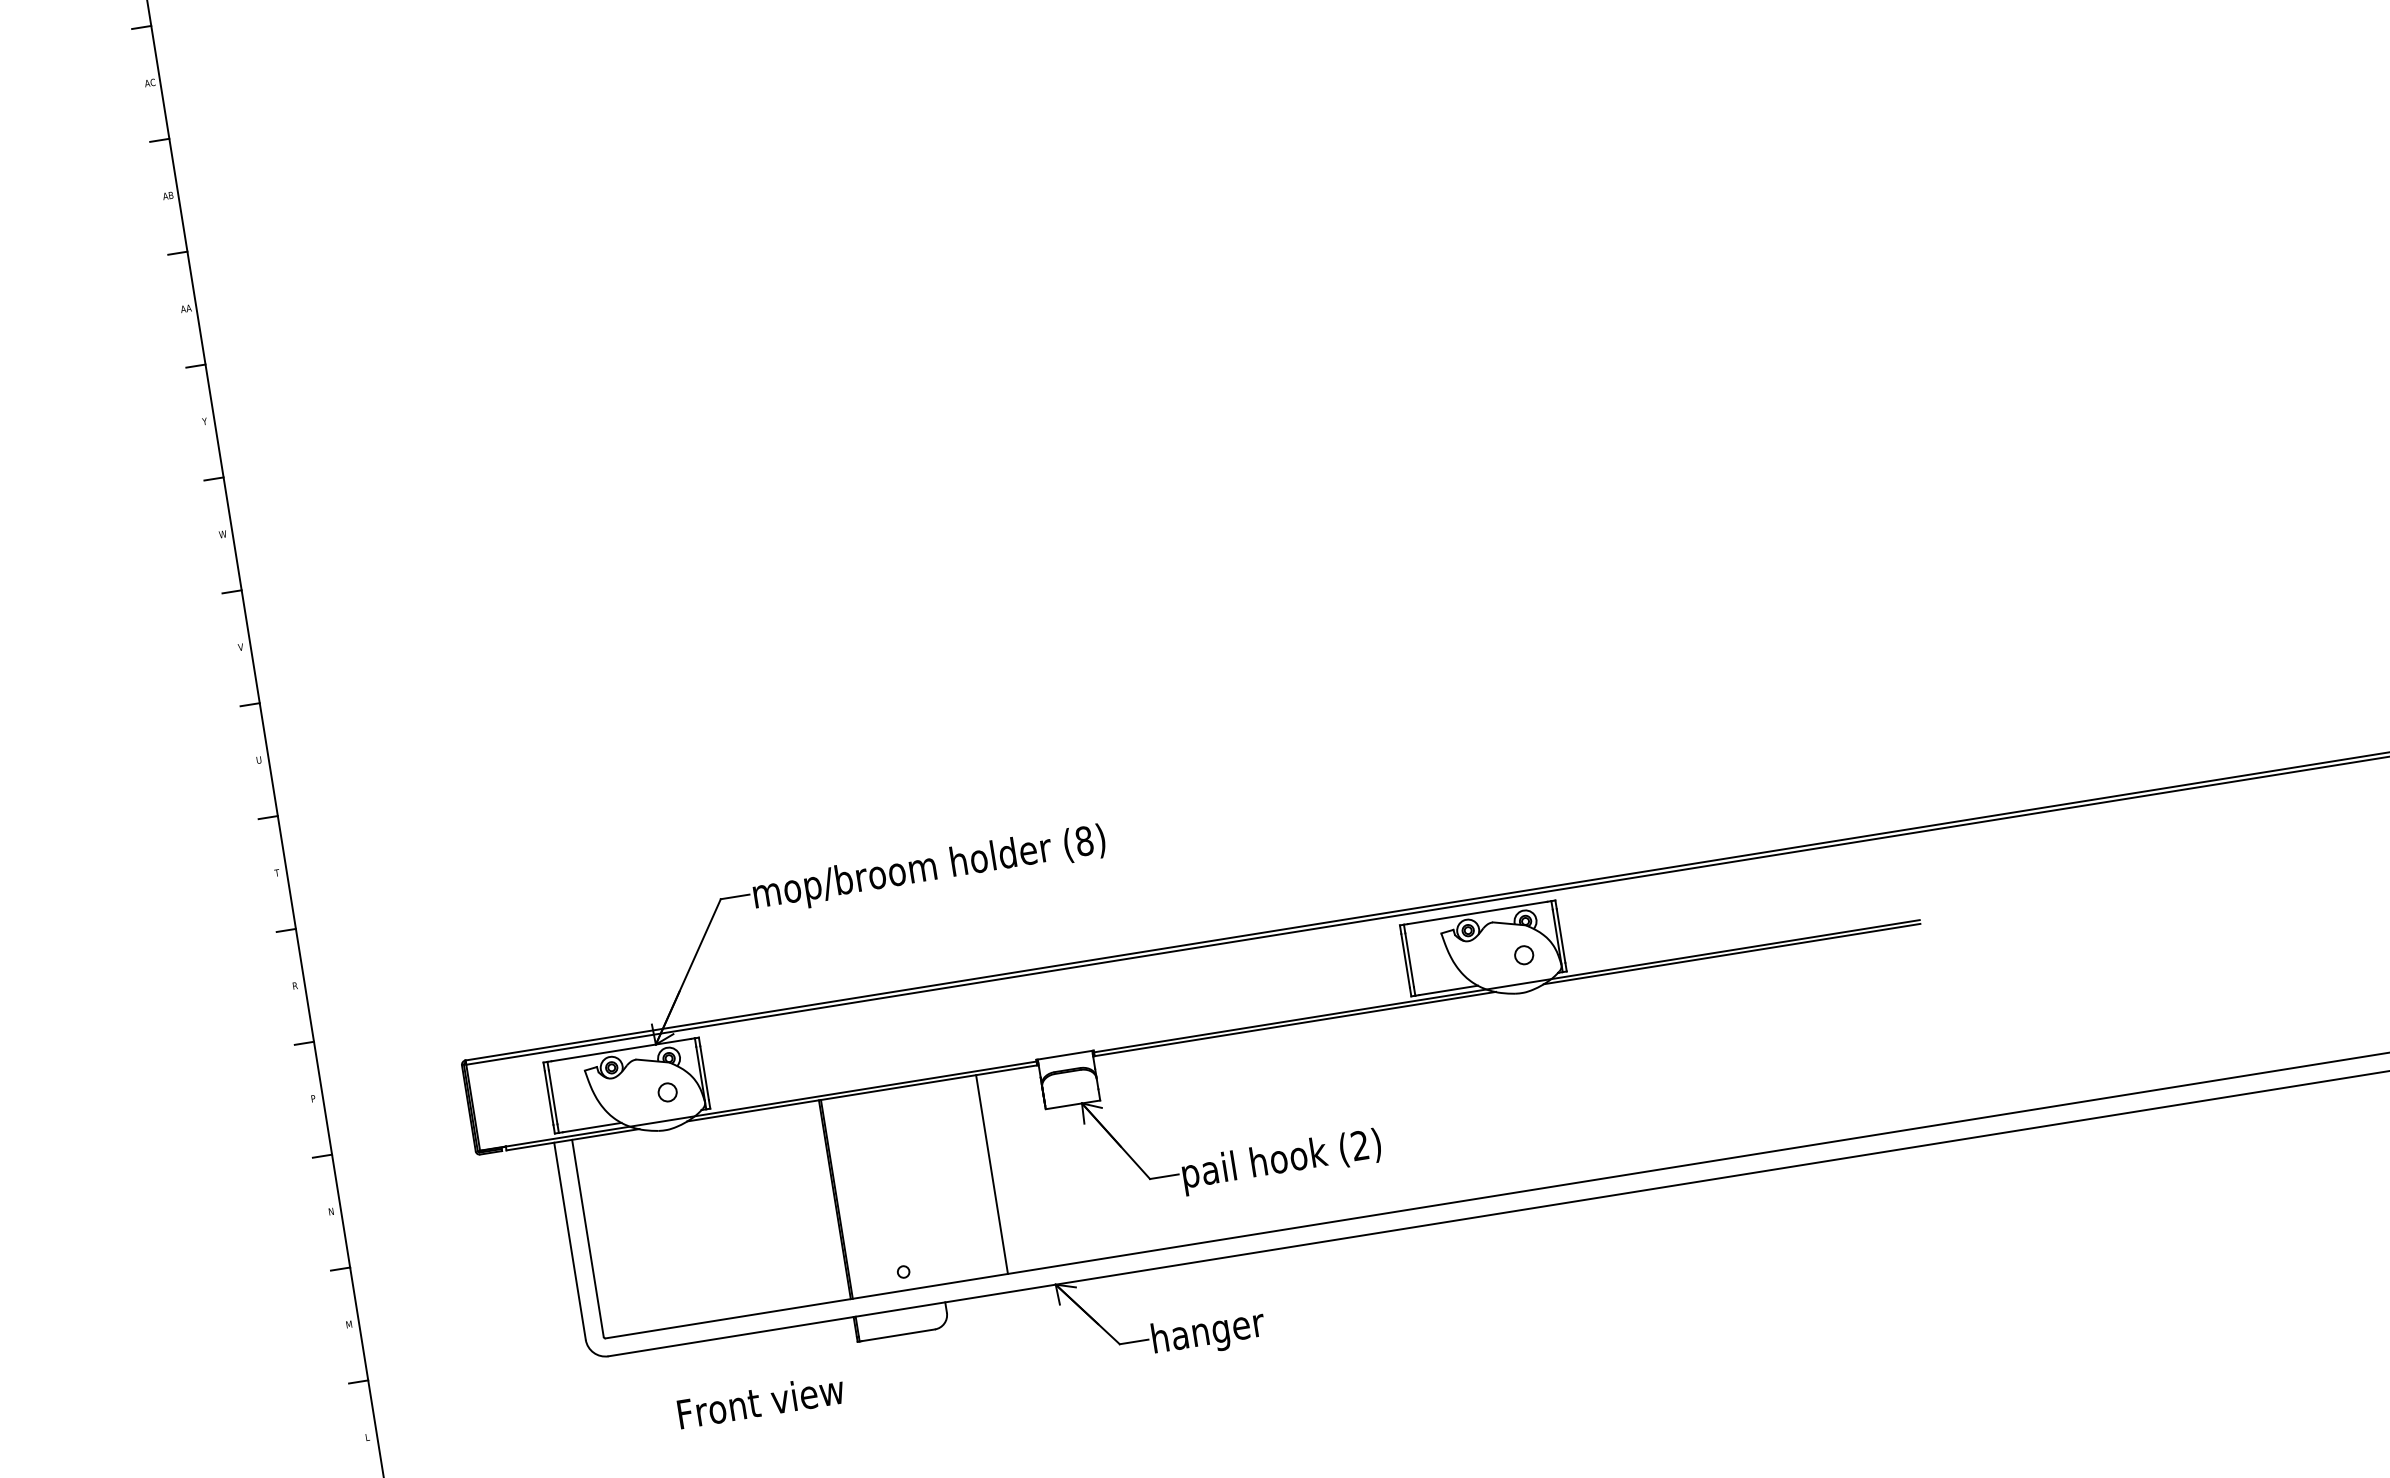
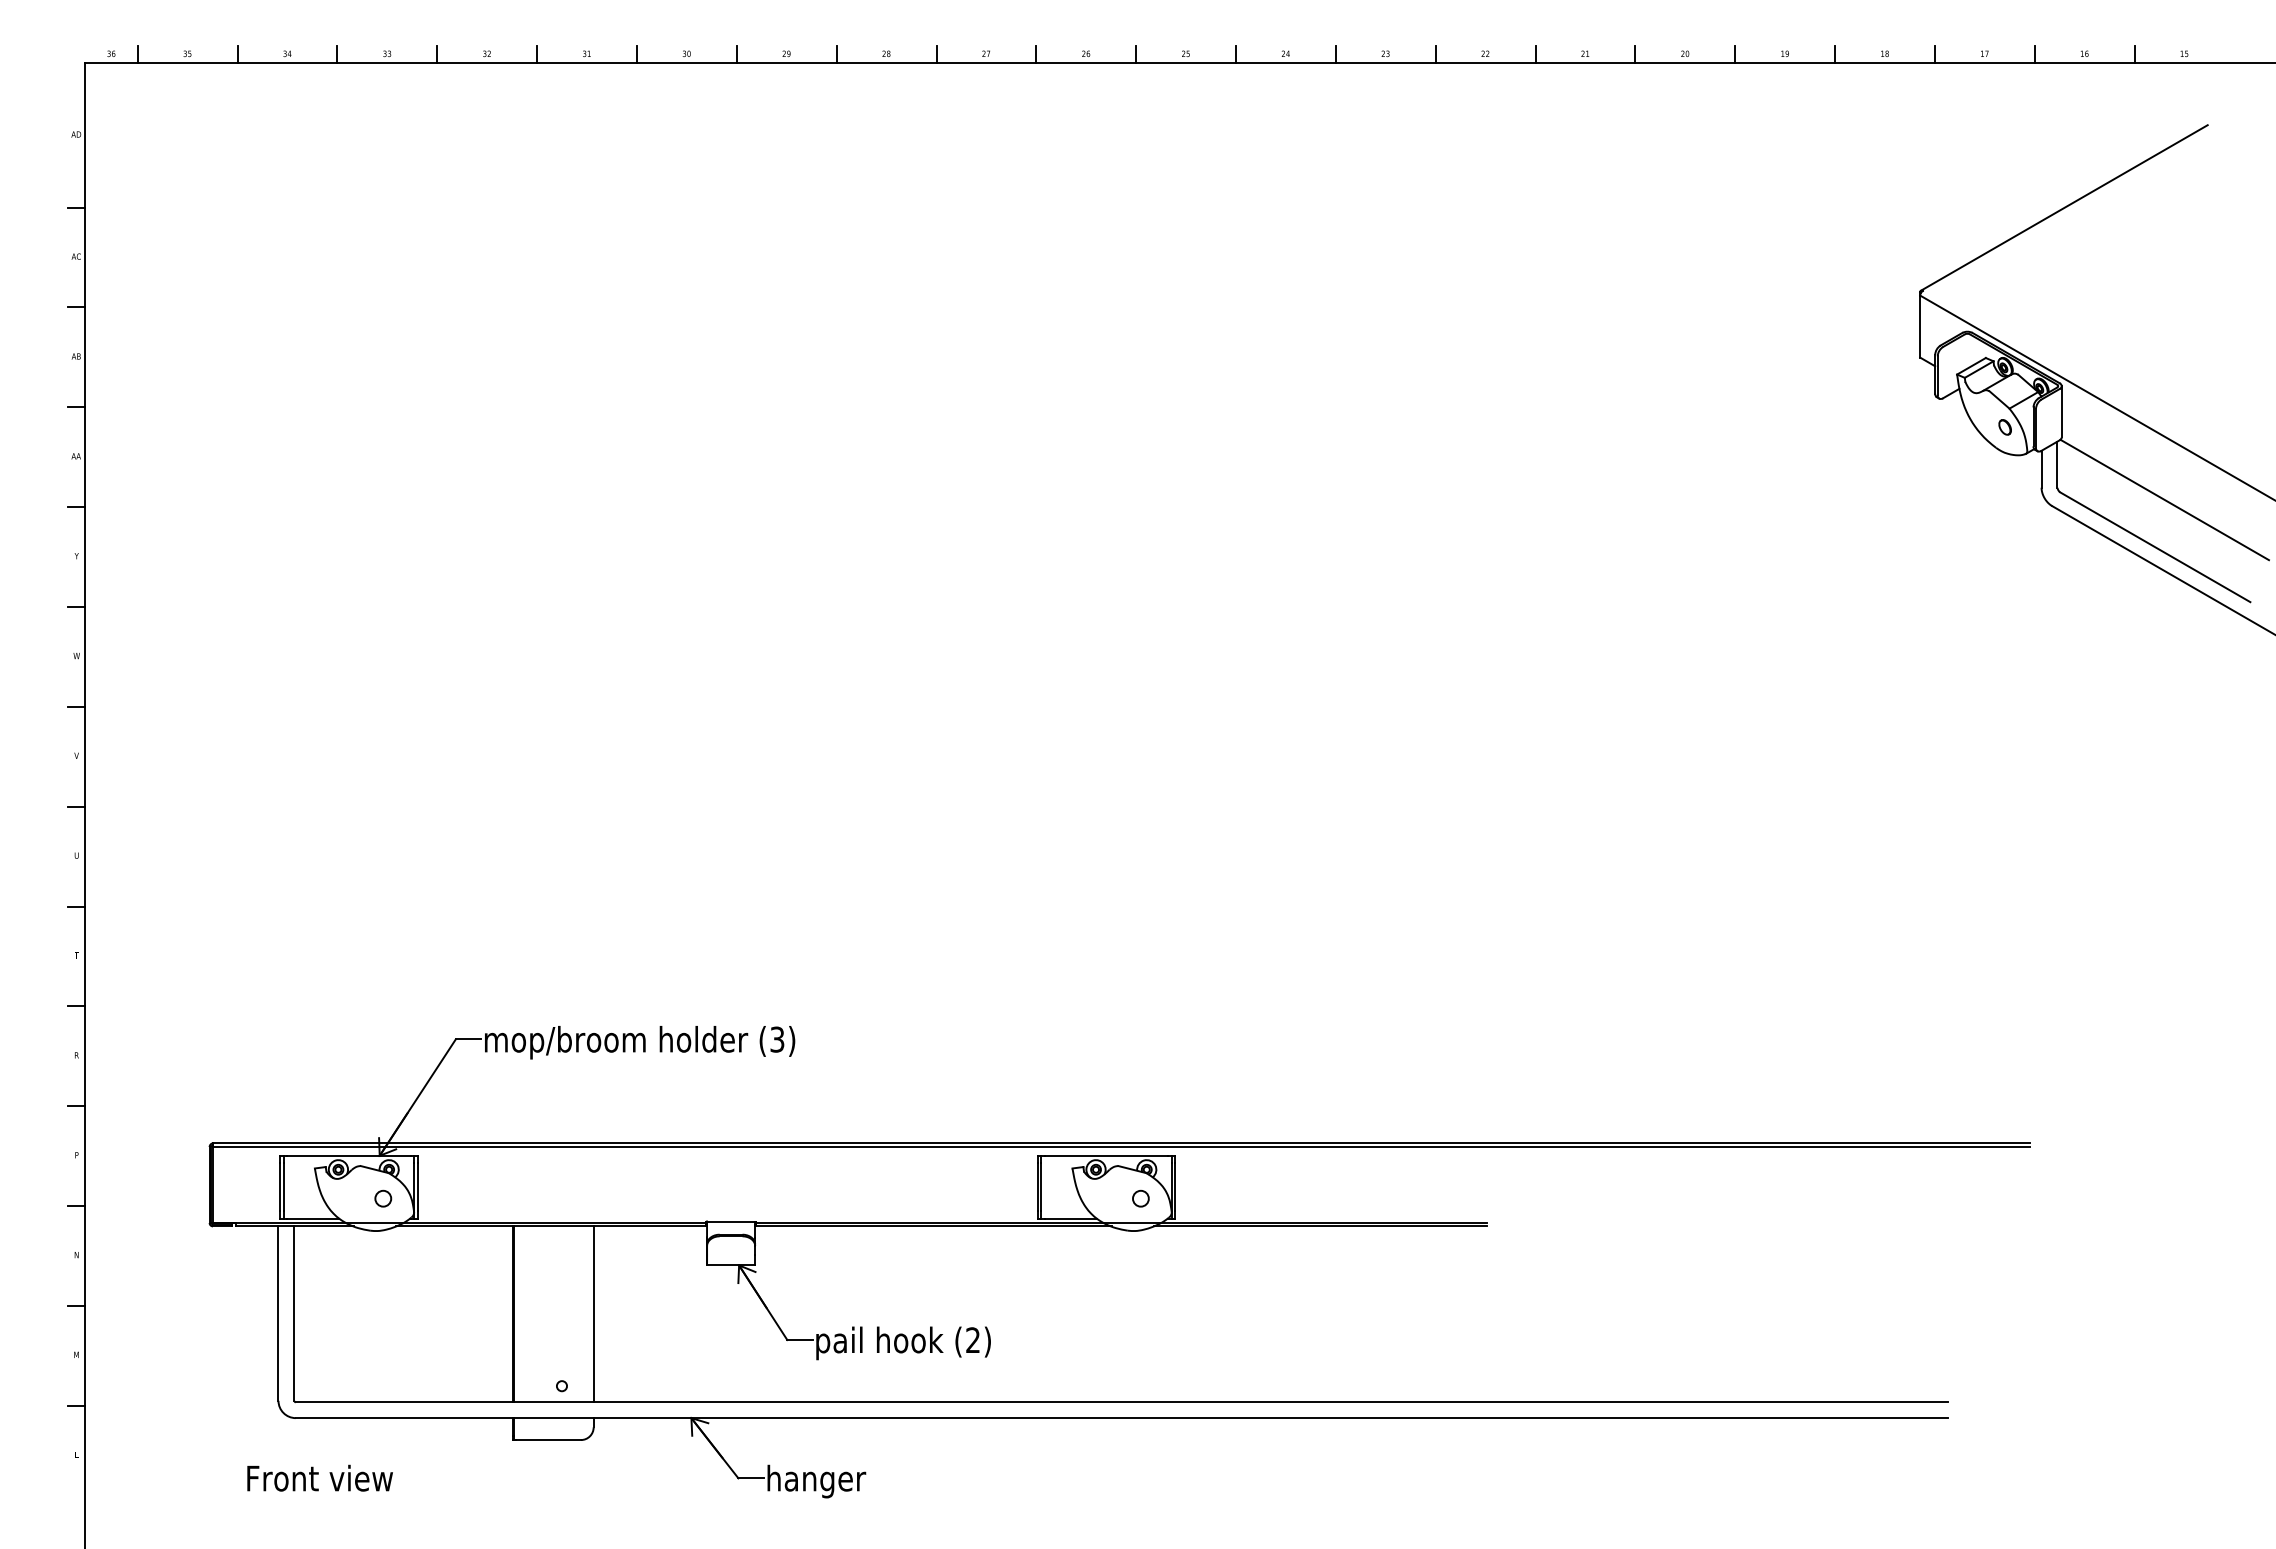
text: (1084, 841) -> (777, 1039), (8) -> (3)
line: (991, 1174) -> (593, 1314), moved
text: (760, 1400) -> (319, 1477), moved

